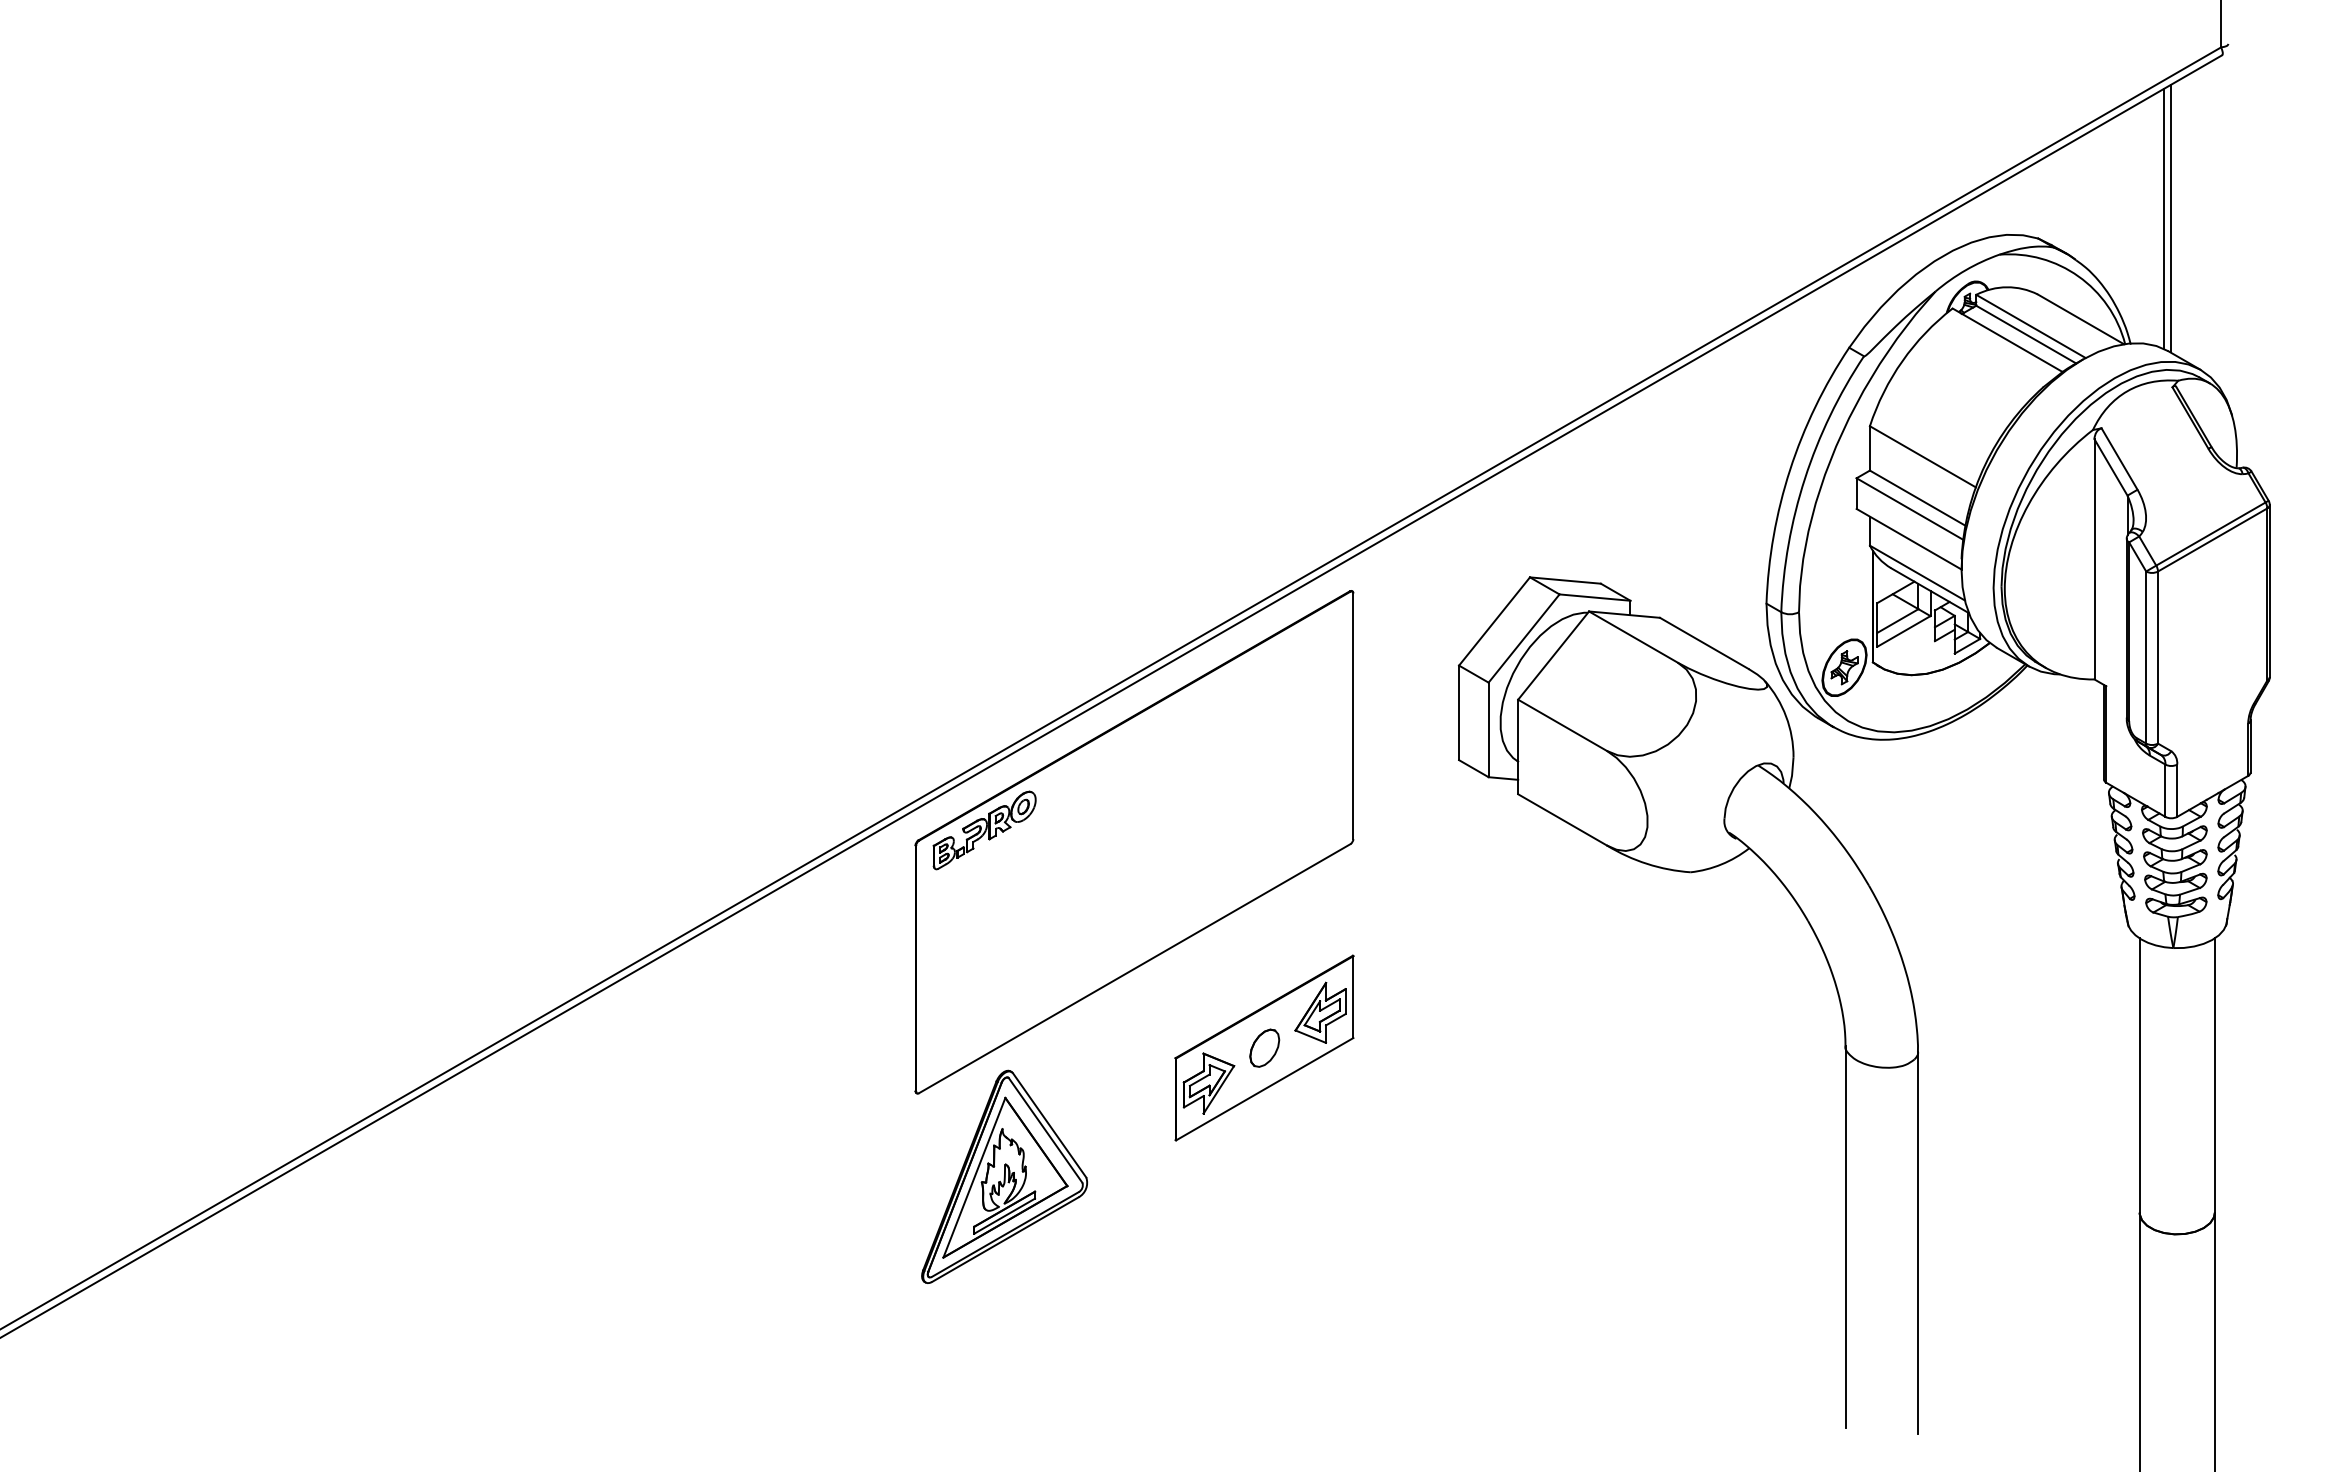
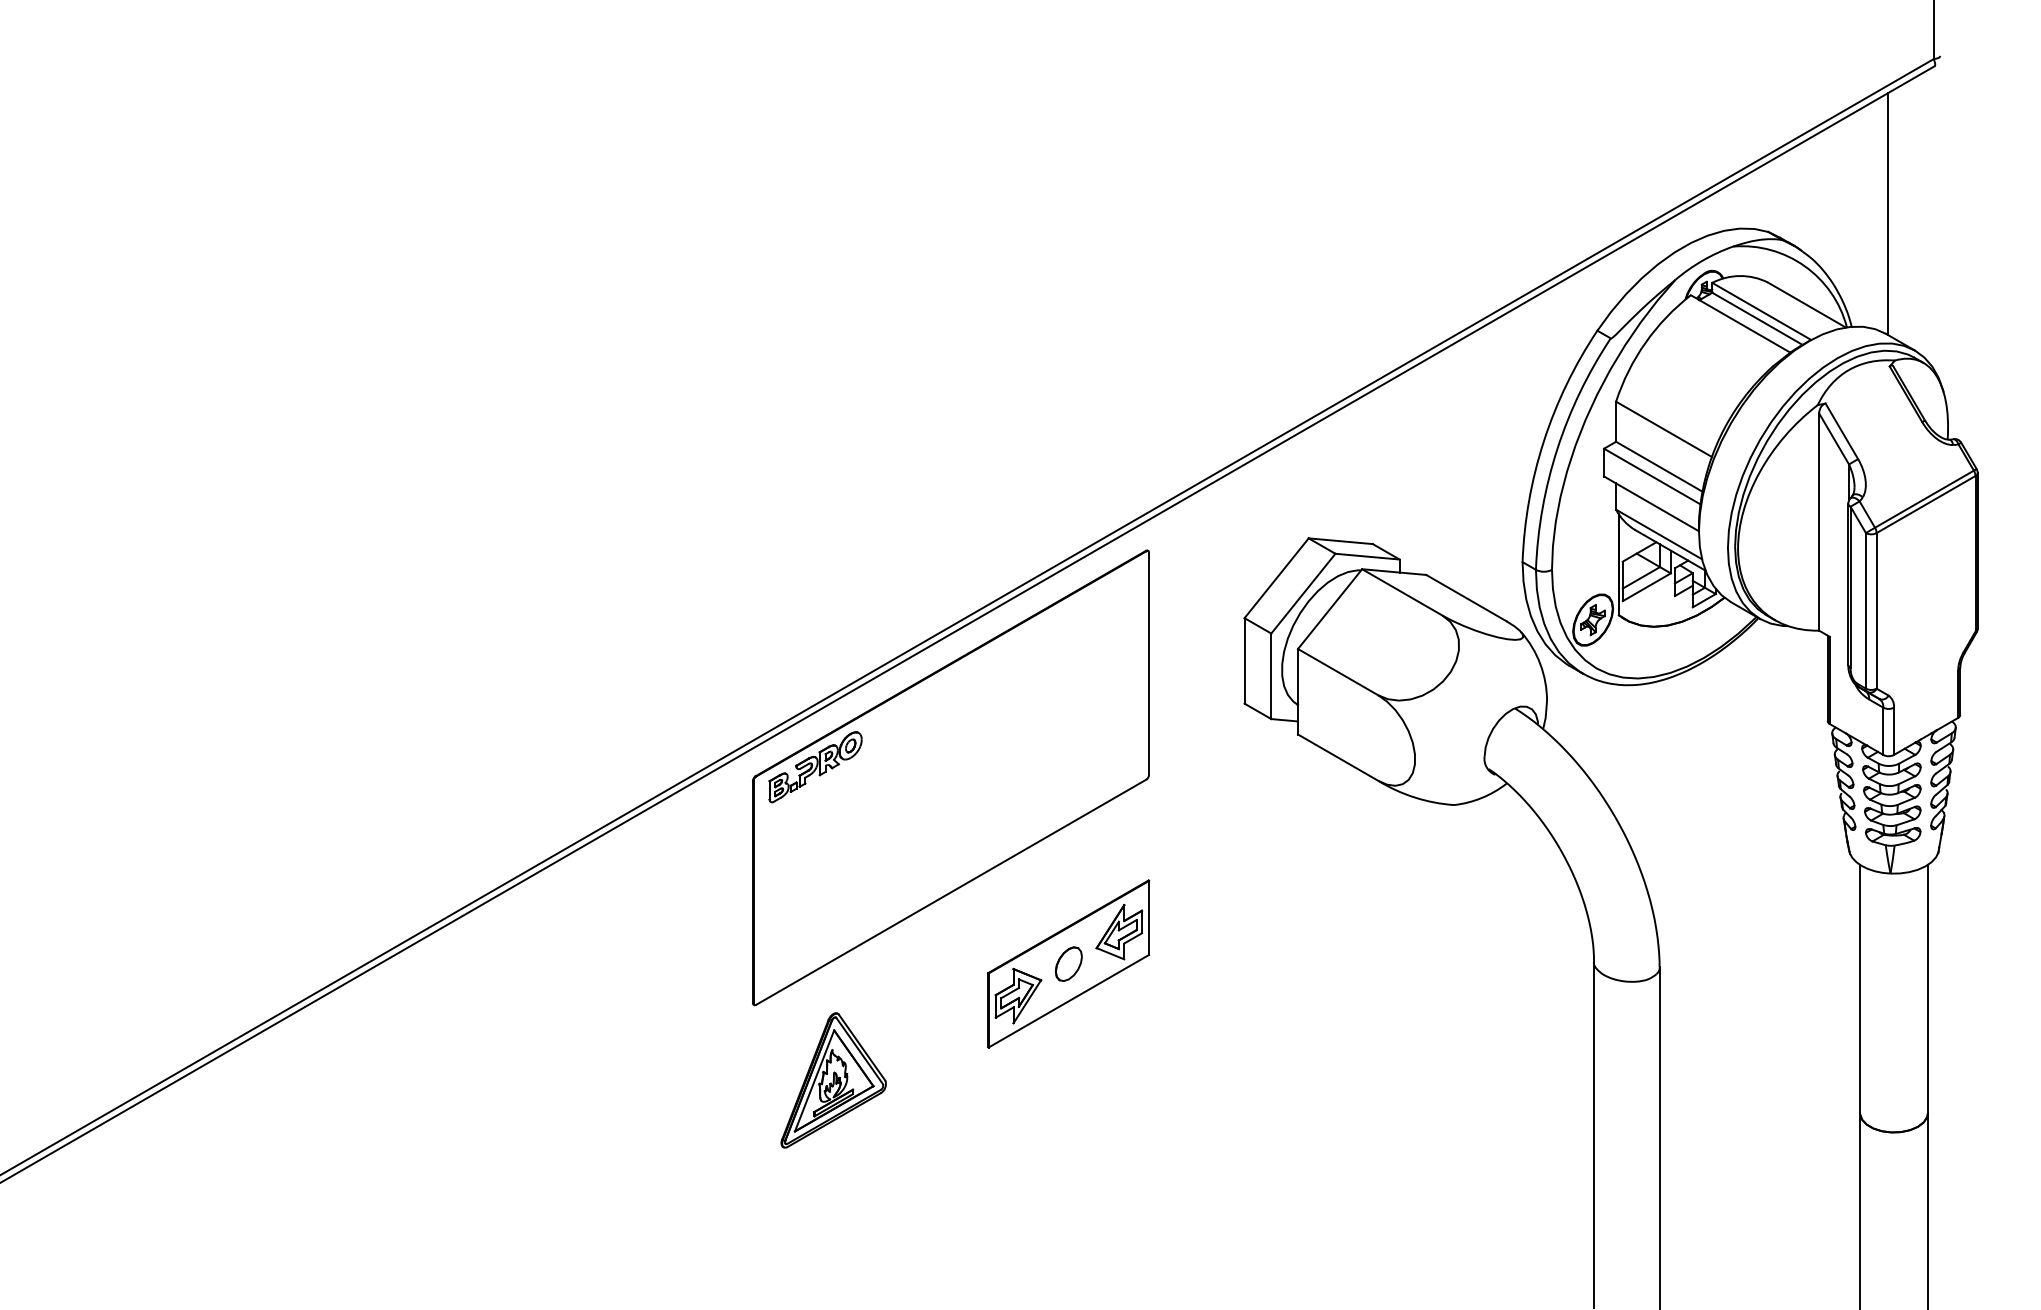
line: (2163, 218) -> (1881, 213), removed
part: (1004, 1176) -> (833, 1080), size x0.7

